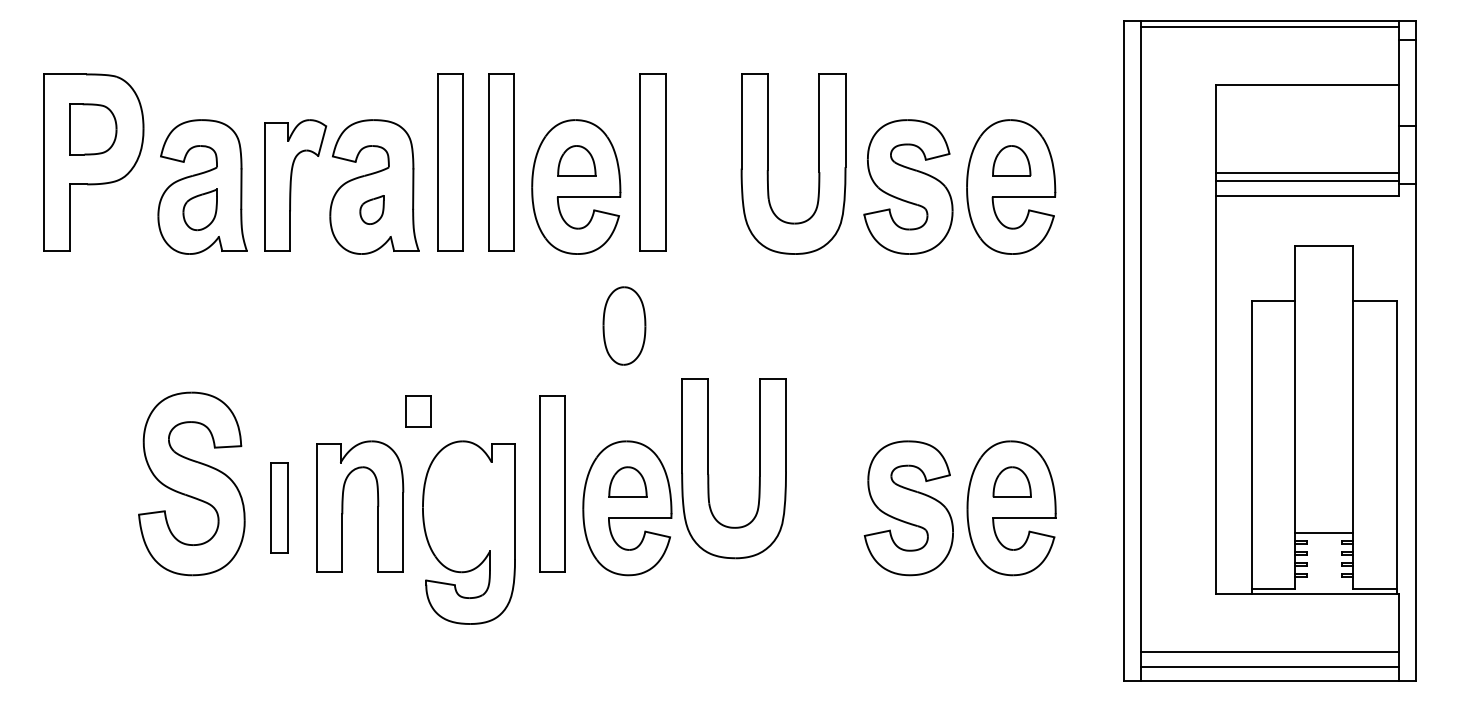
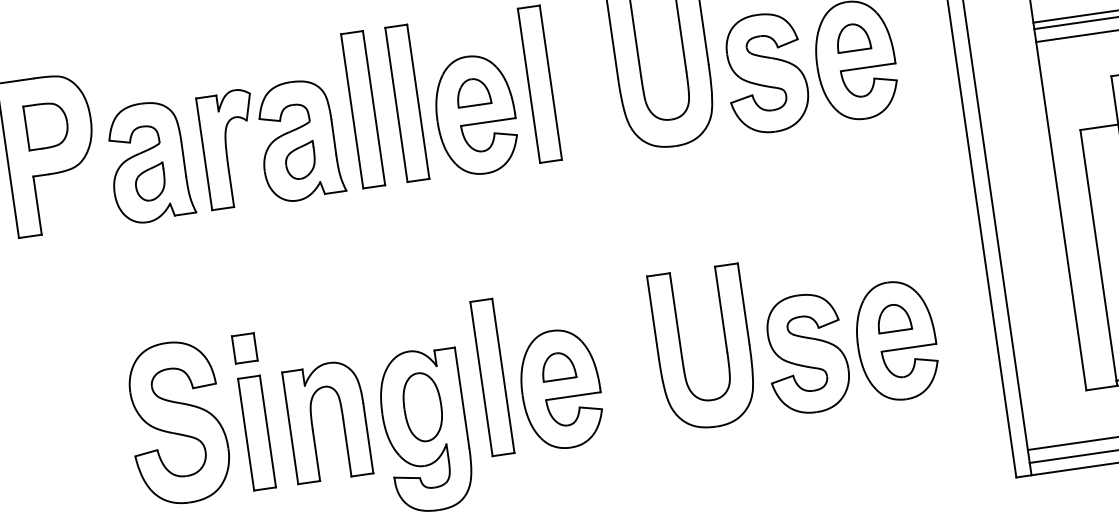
part: (371, 209) -> (299, 160), size x1.43
part: (624, 325) -> (422, 406), moved
part: (418, 411) -> (245, 348), moved
part: (709, 474) -> (683, 356), moved
part: (279, 507) -> (257, 432), size x1.43

